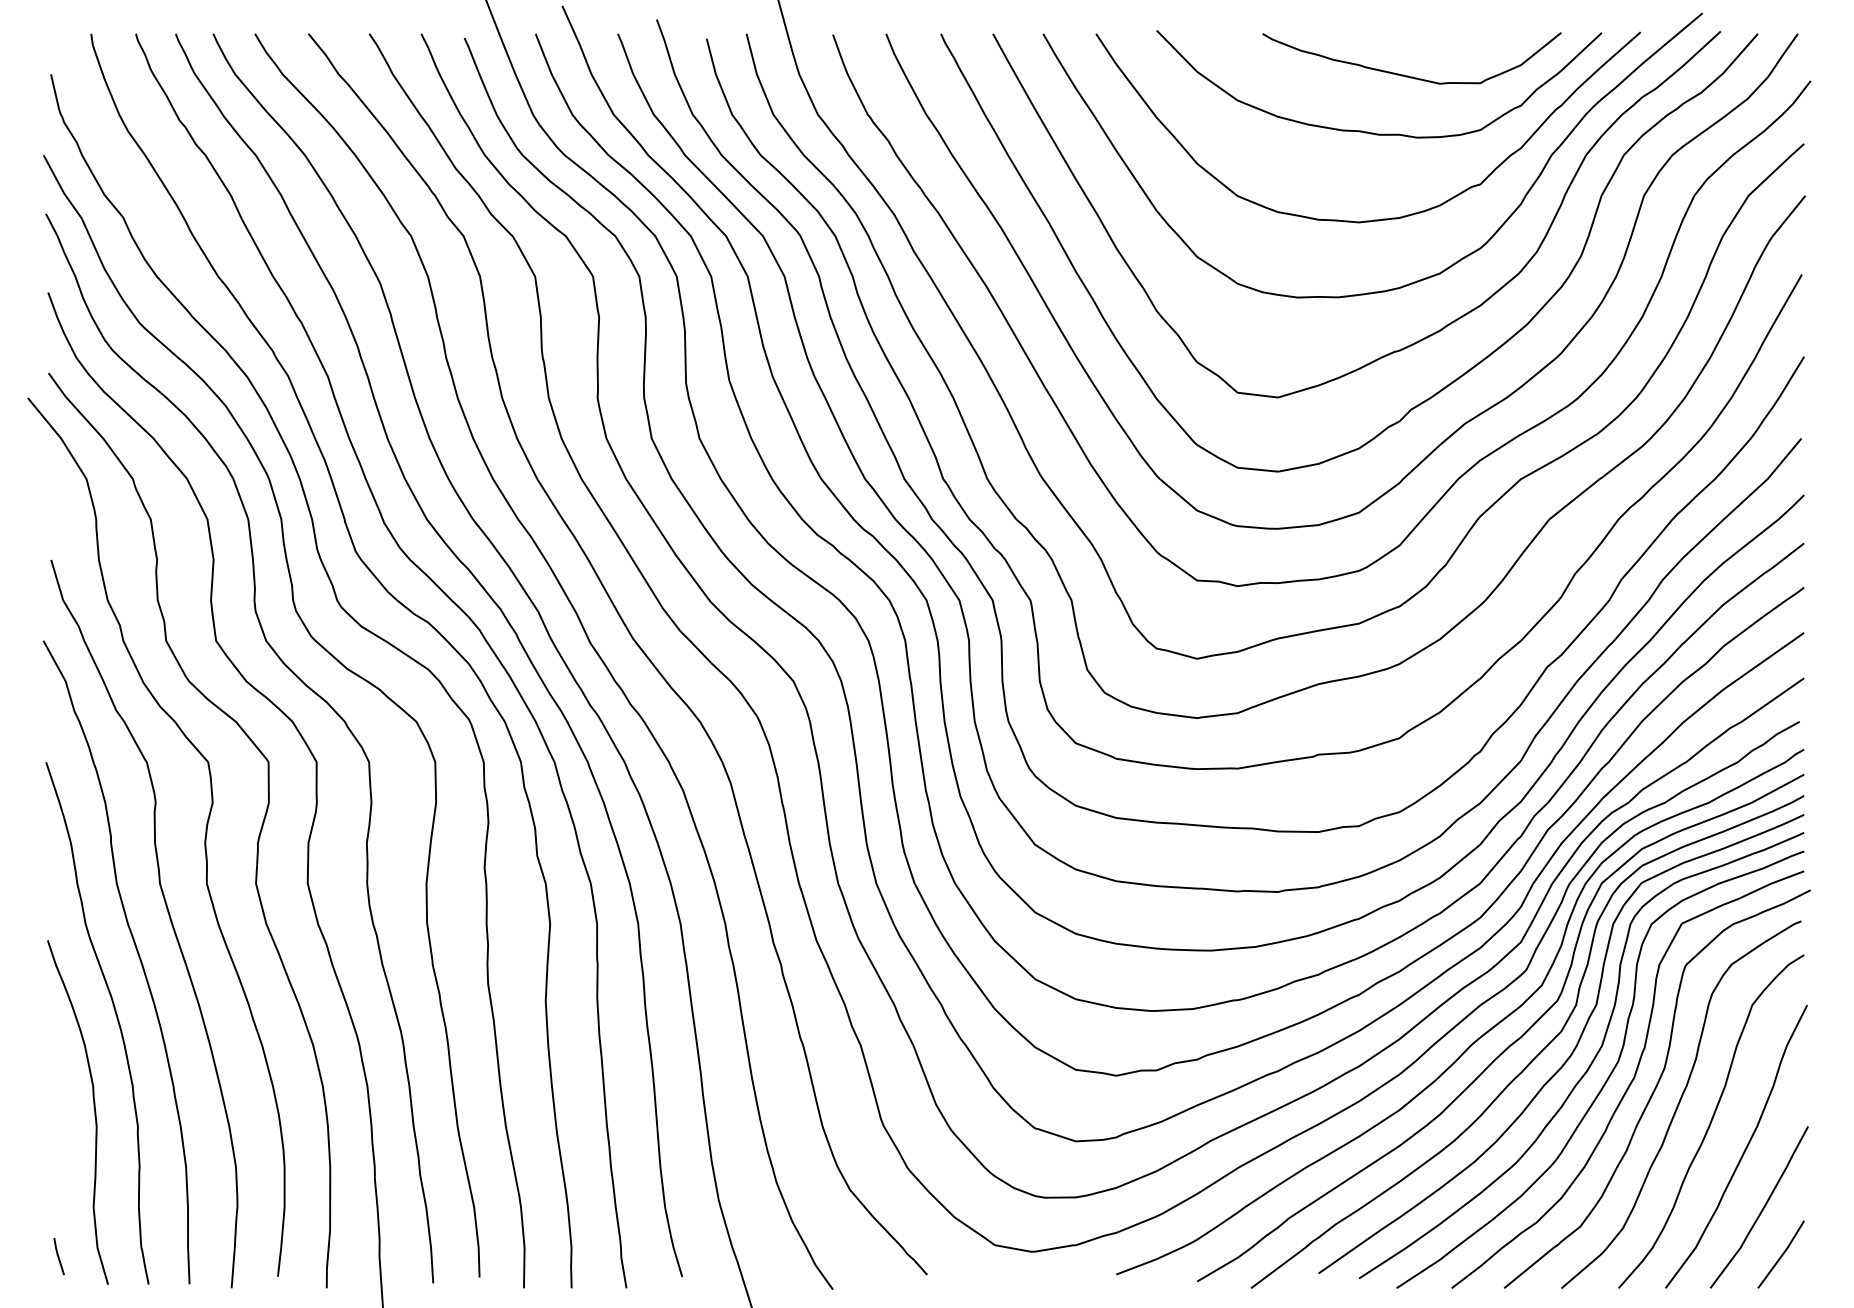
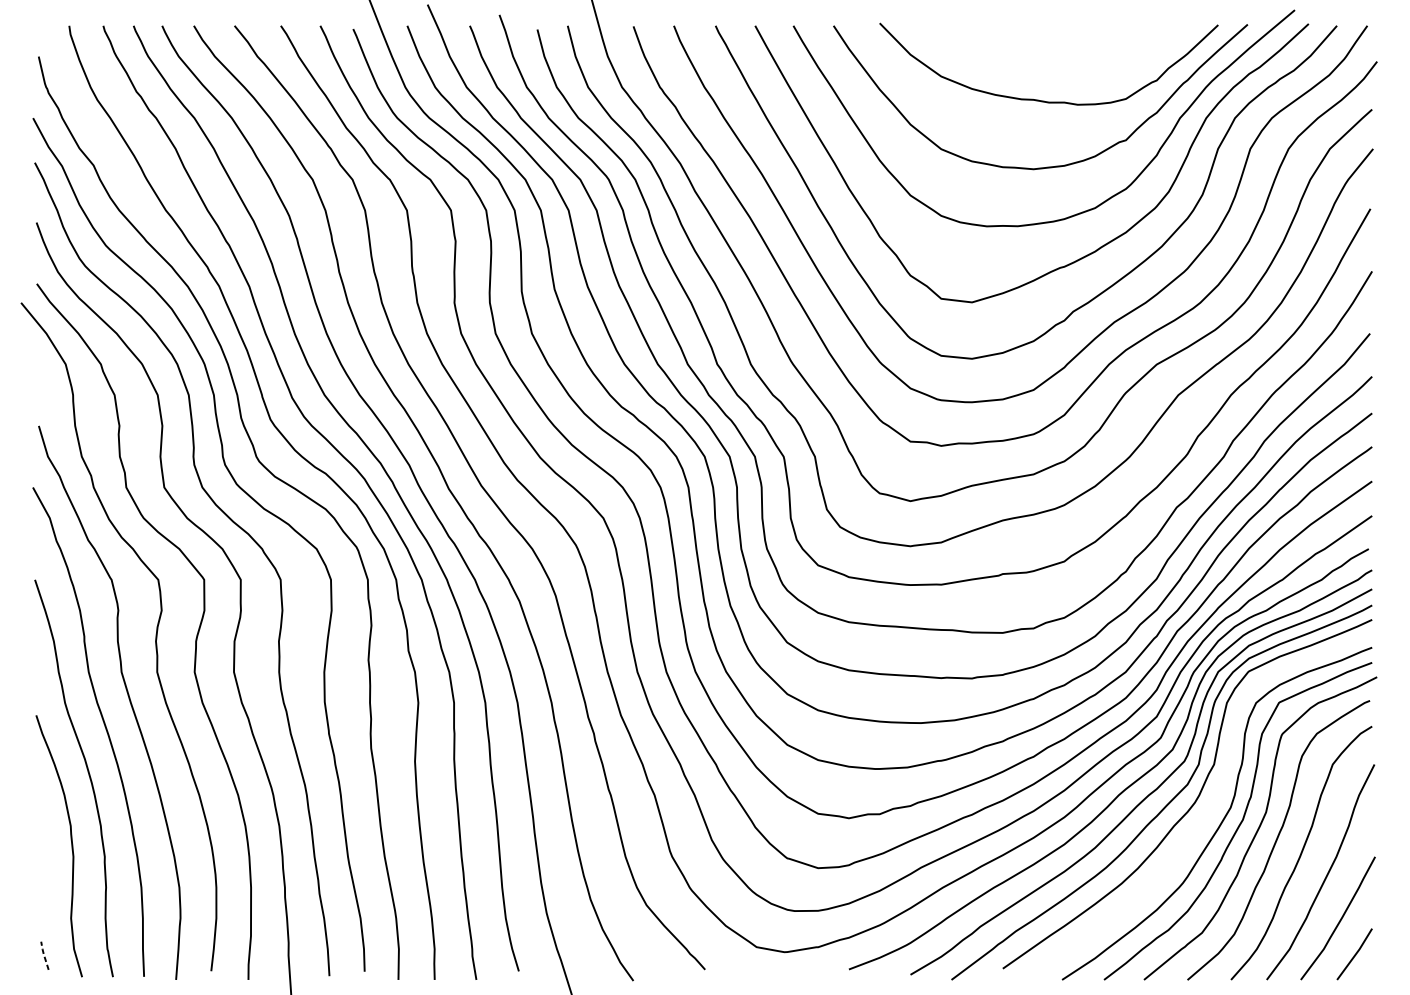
curve: (1408, 75) -> (1071, 57), removed
curve: (1591, 1061) -> (1210, 807), removed
line: (57, 1255) -> (43, 955), solid -> dashed

